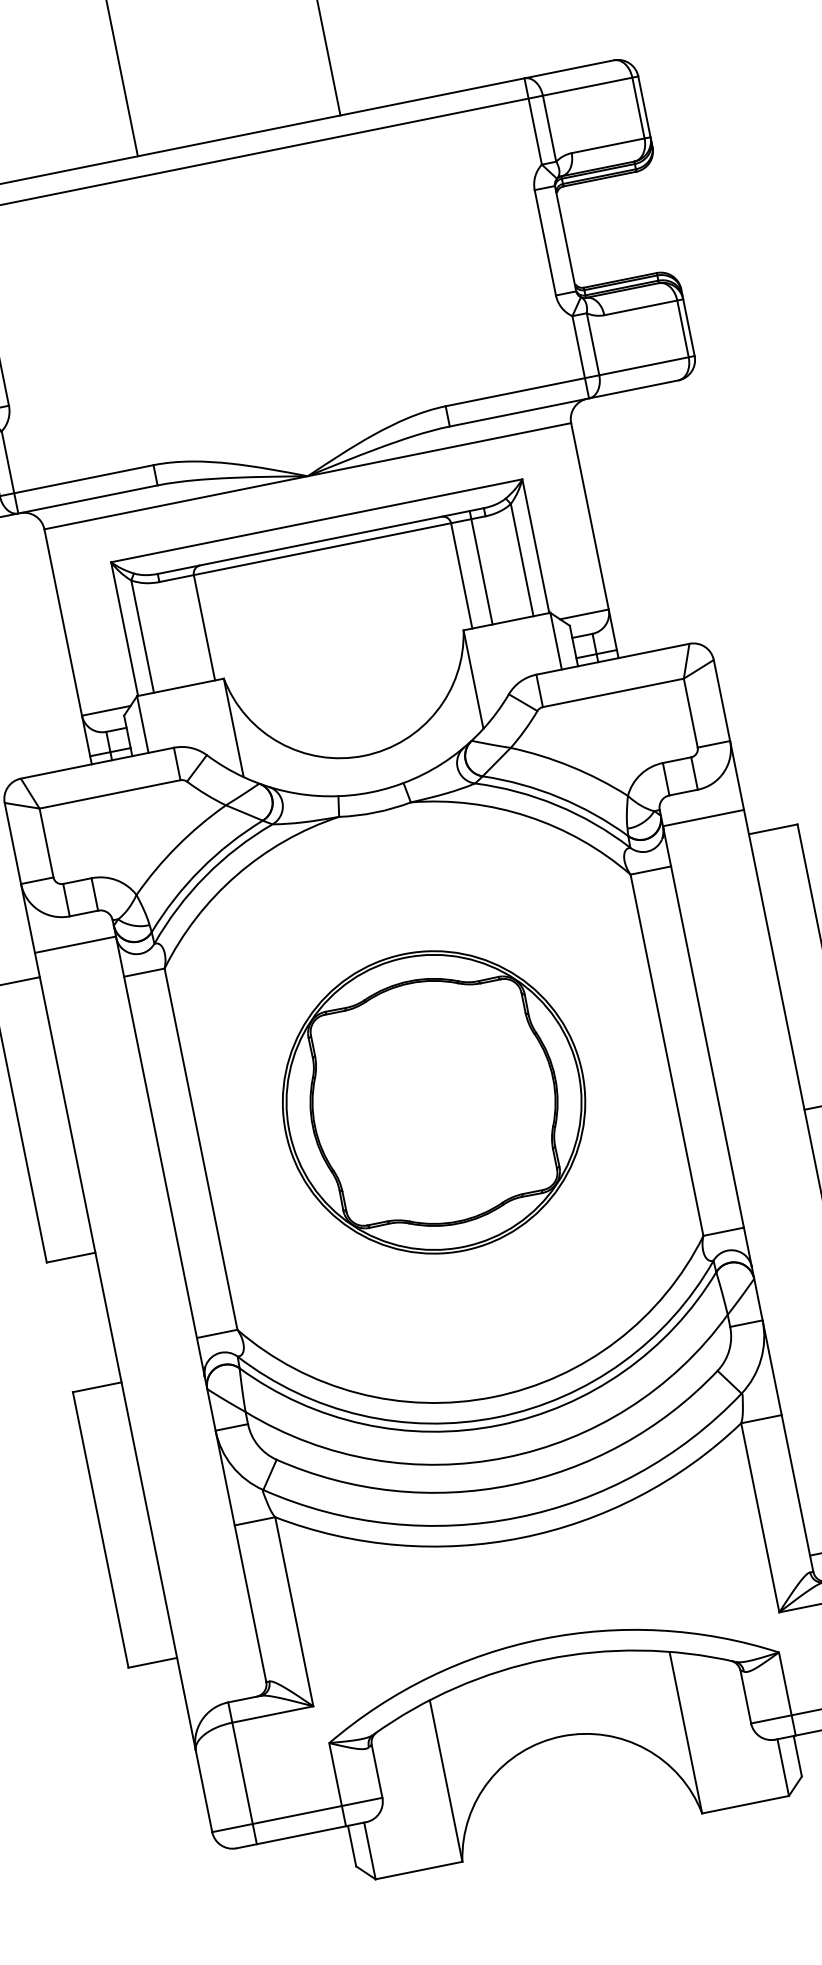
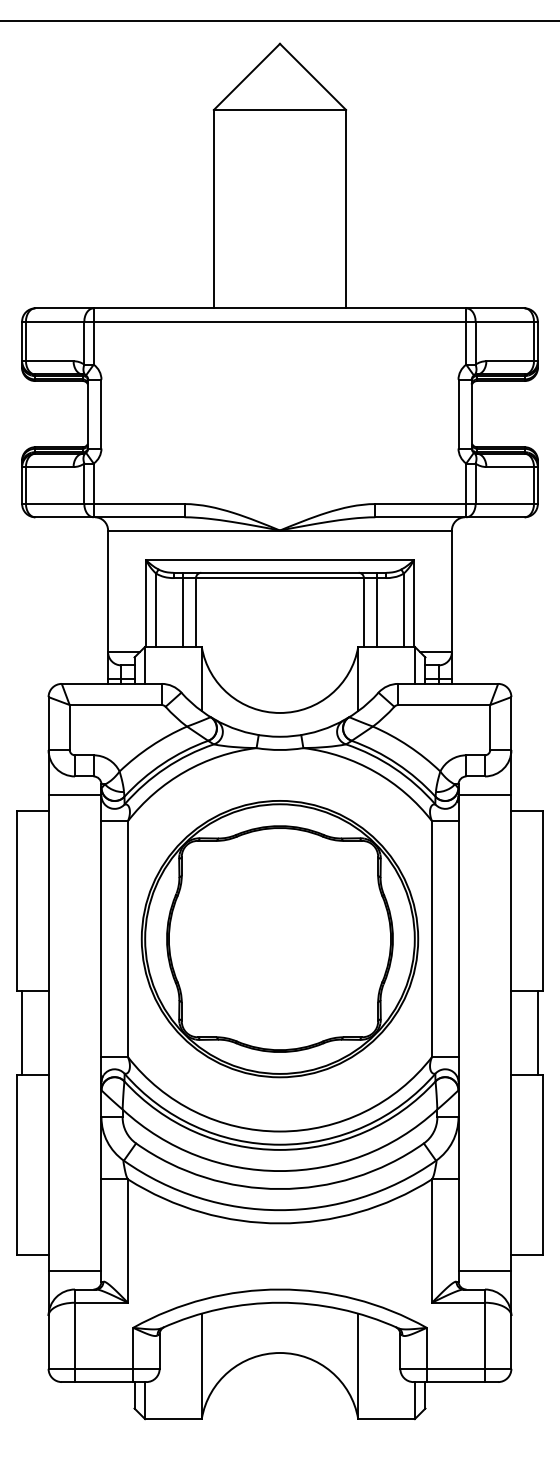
line: (182, 627) -> (182, 609), added
part: (433, 1102) -> (279, 939), size x1.43
line: (68, 1324) -> (22, 1032), added
line: (221, 1674) -> (74, 1271), added

